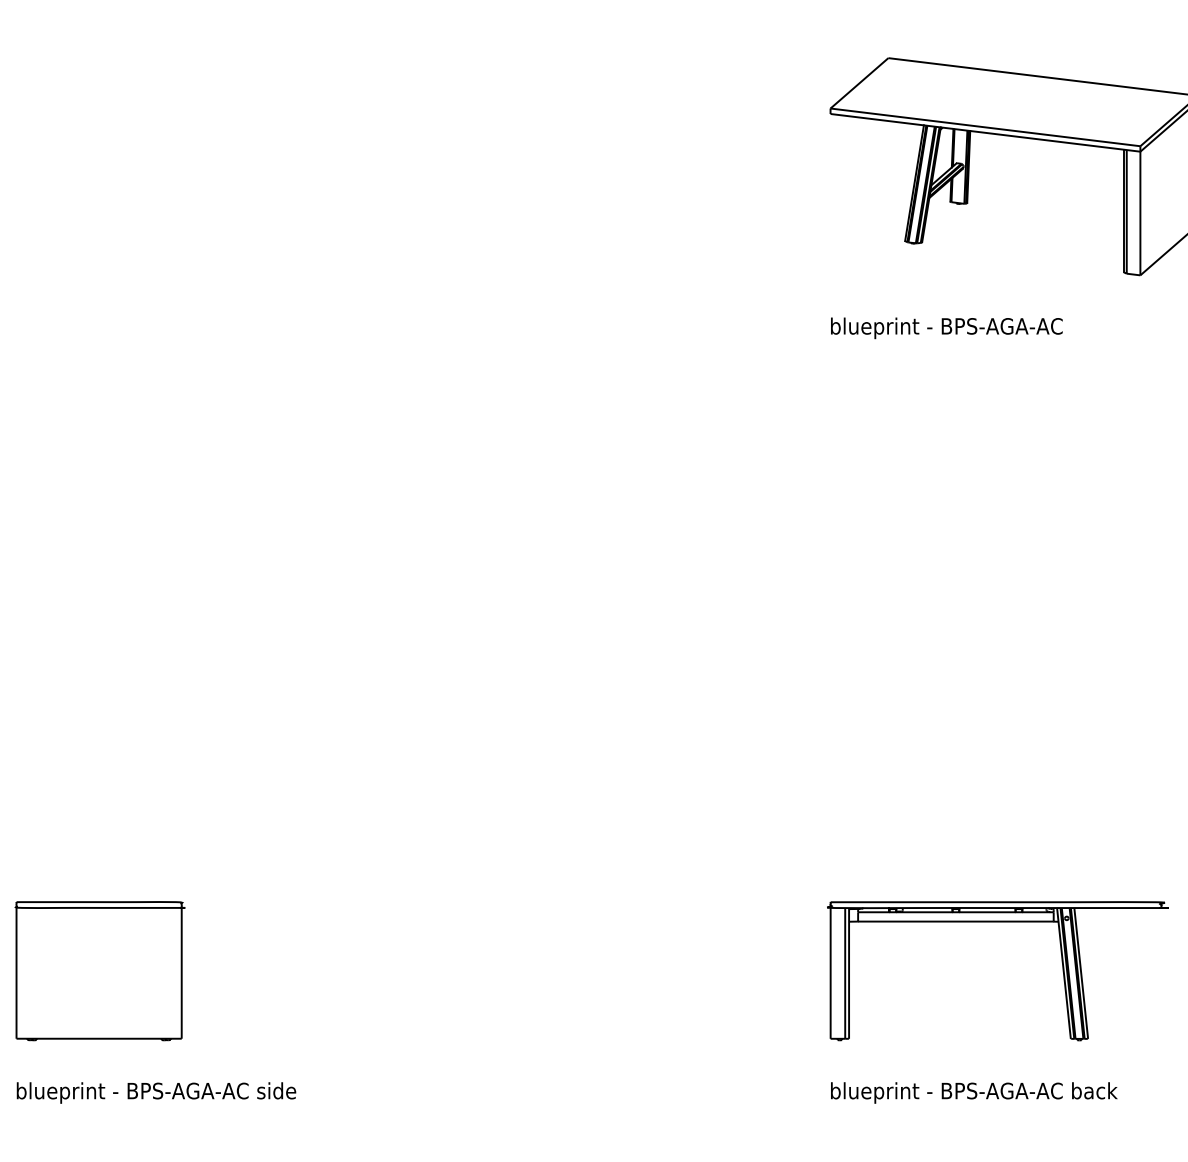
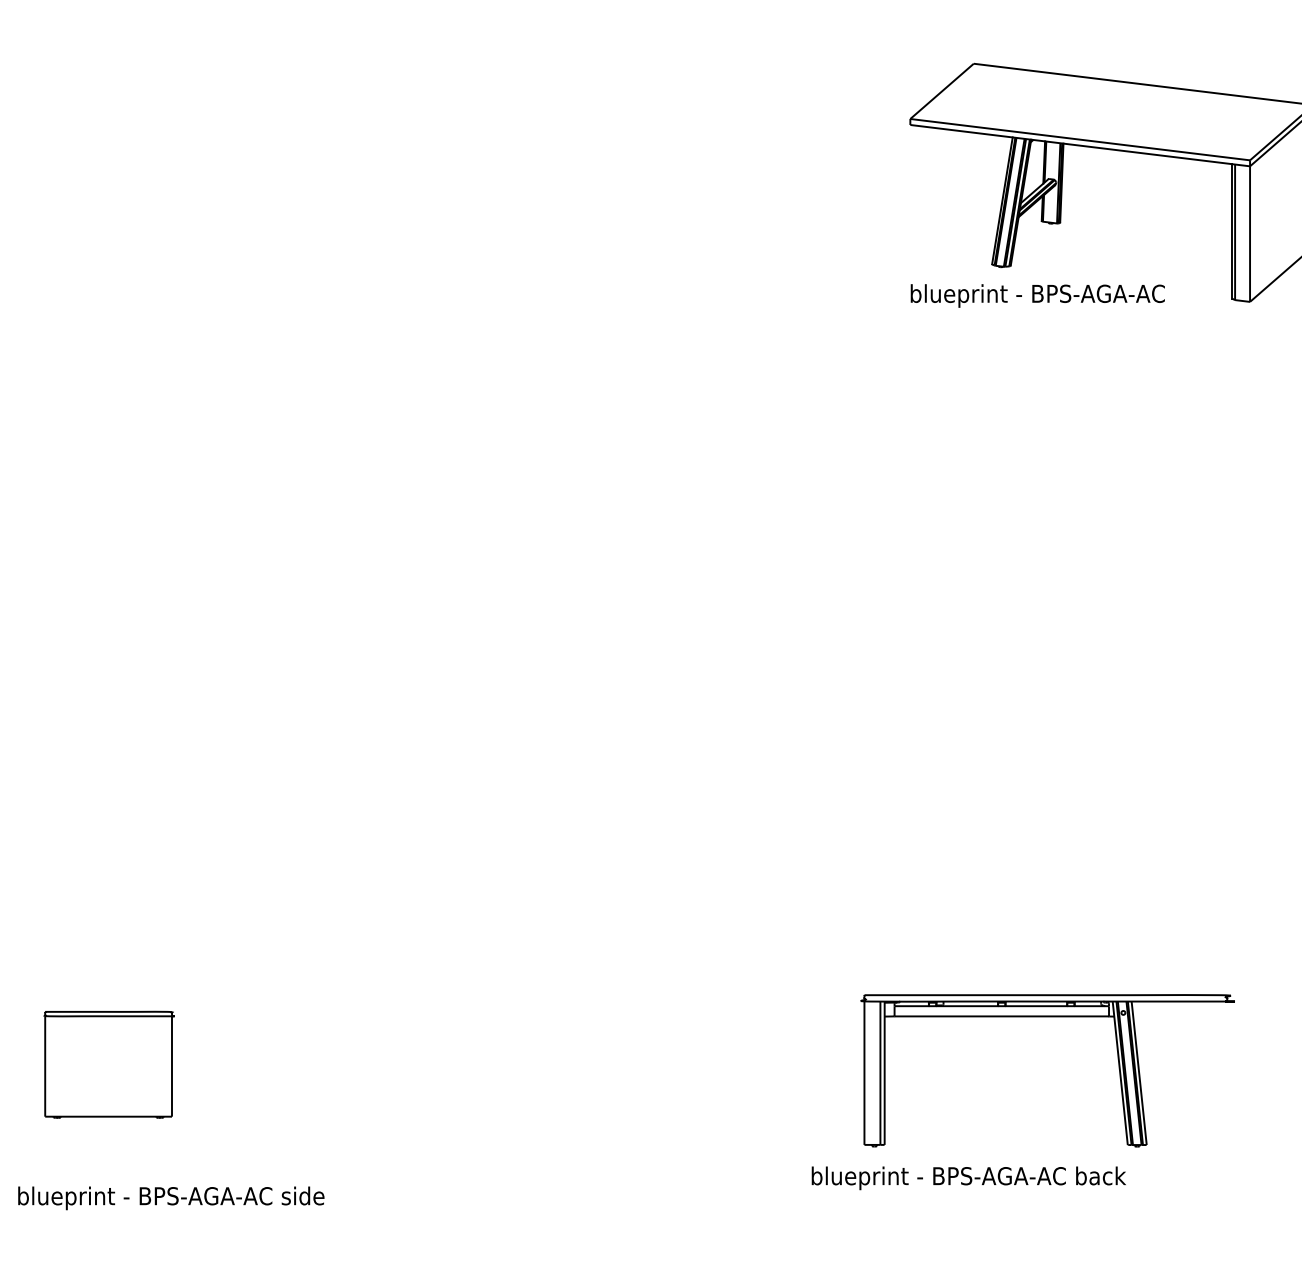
text: (946, 327) -> (1037, 295), moved
part: (997, 922) -> (1047, 1017), moved
part: (99, 970) -> (108, 1064), size x0.7
text: (973, 1093) -> (968, 1178), moved

